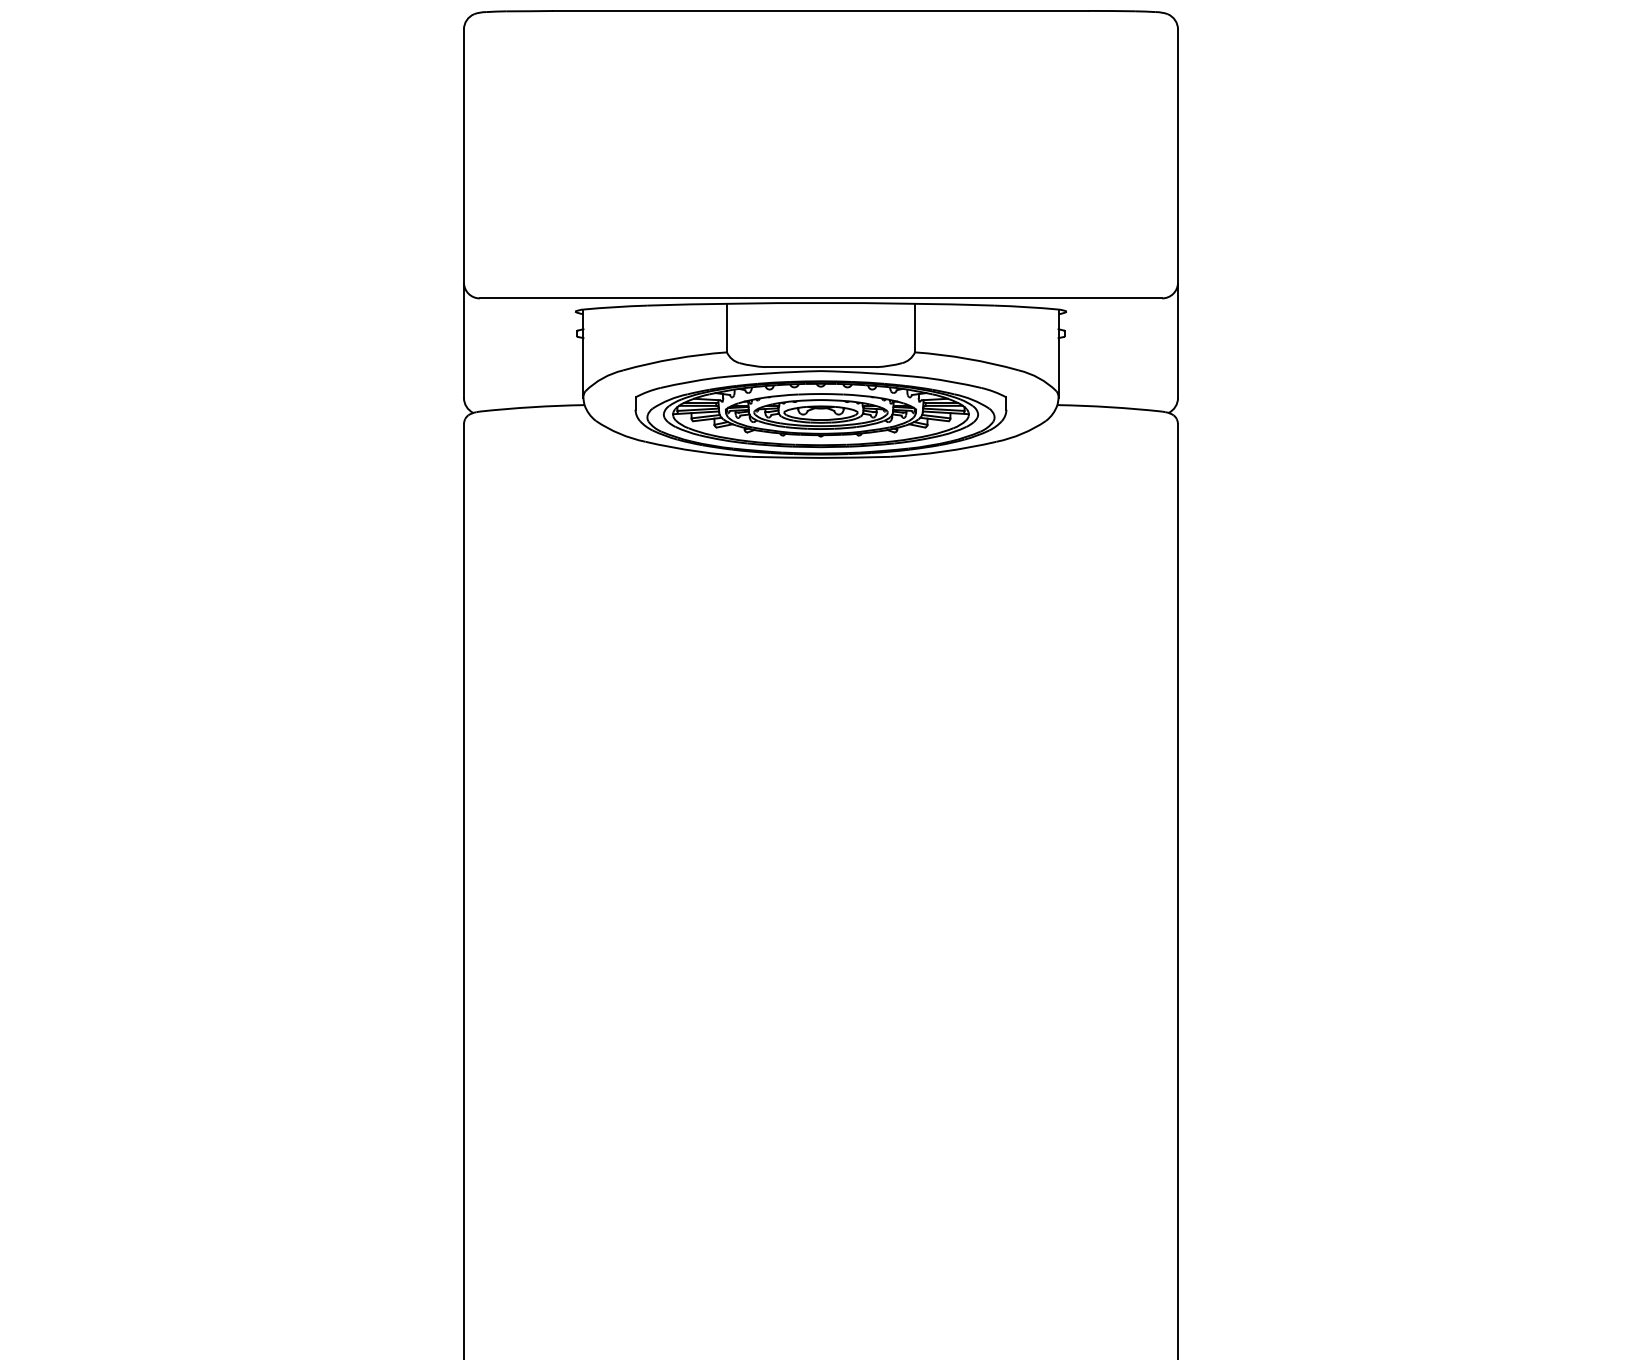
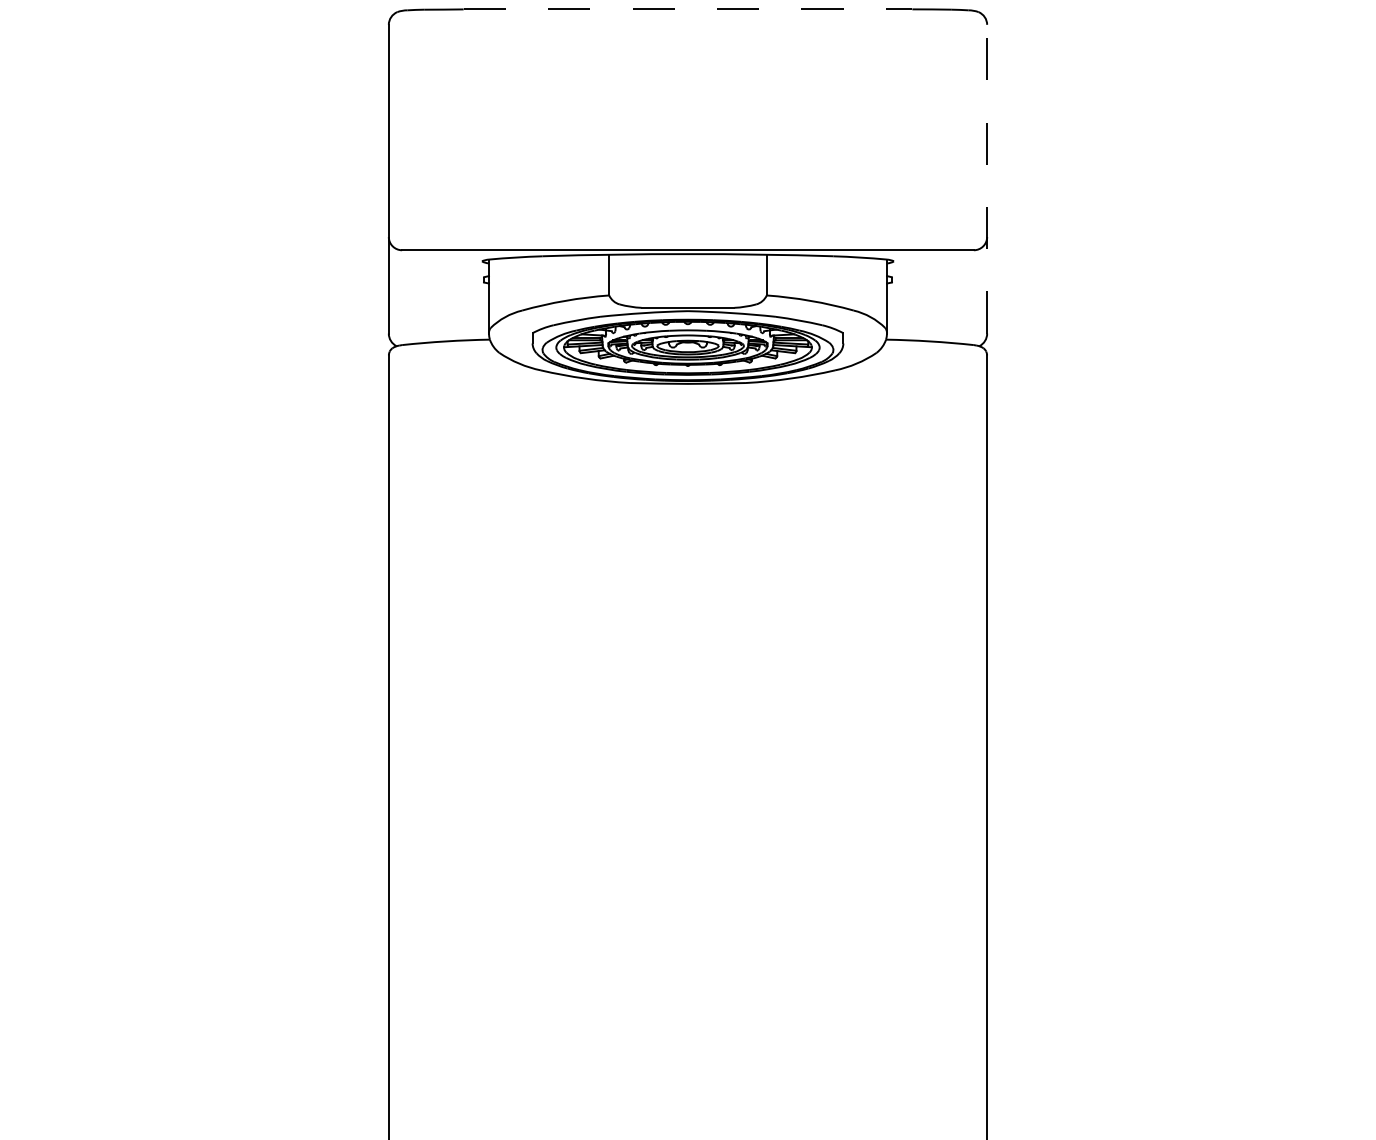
line: (821, 11) -> (688, 9), solid -> dashed
line: (1178, 212) -> (987, 178), solid -> dashed

